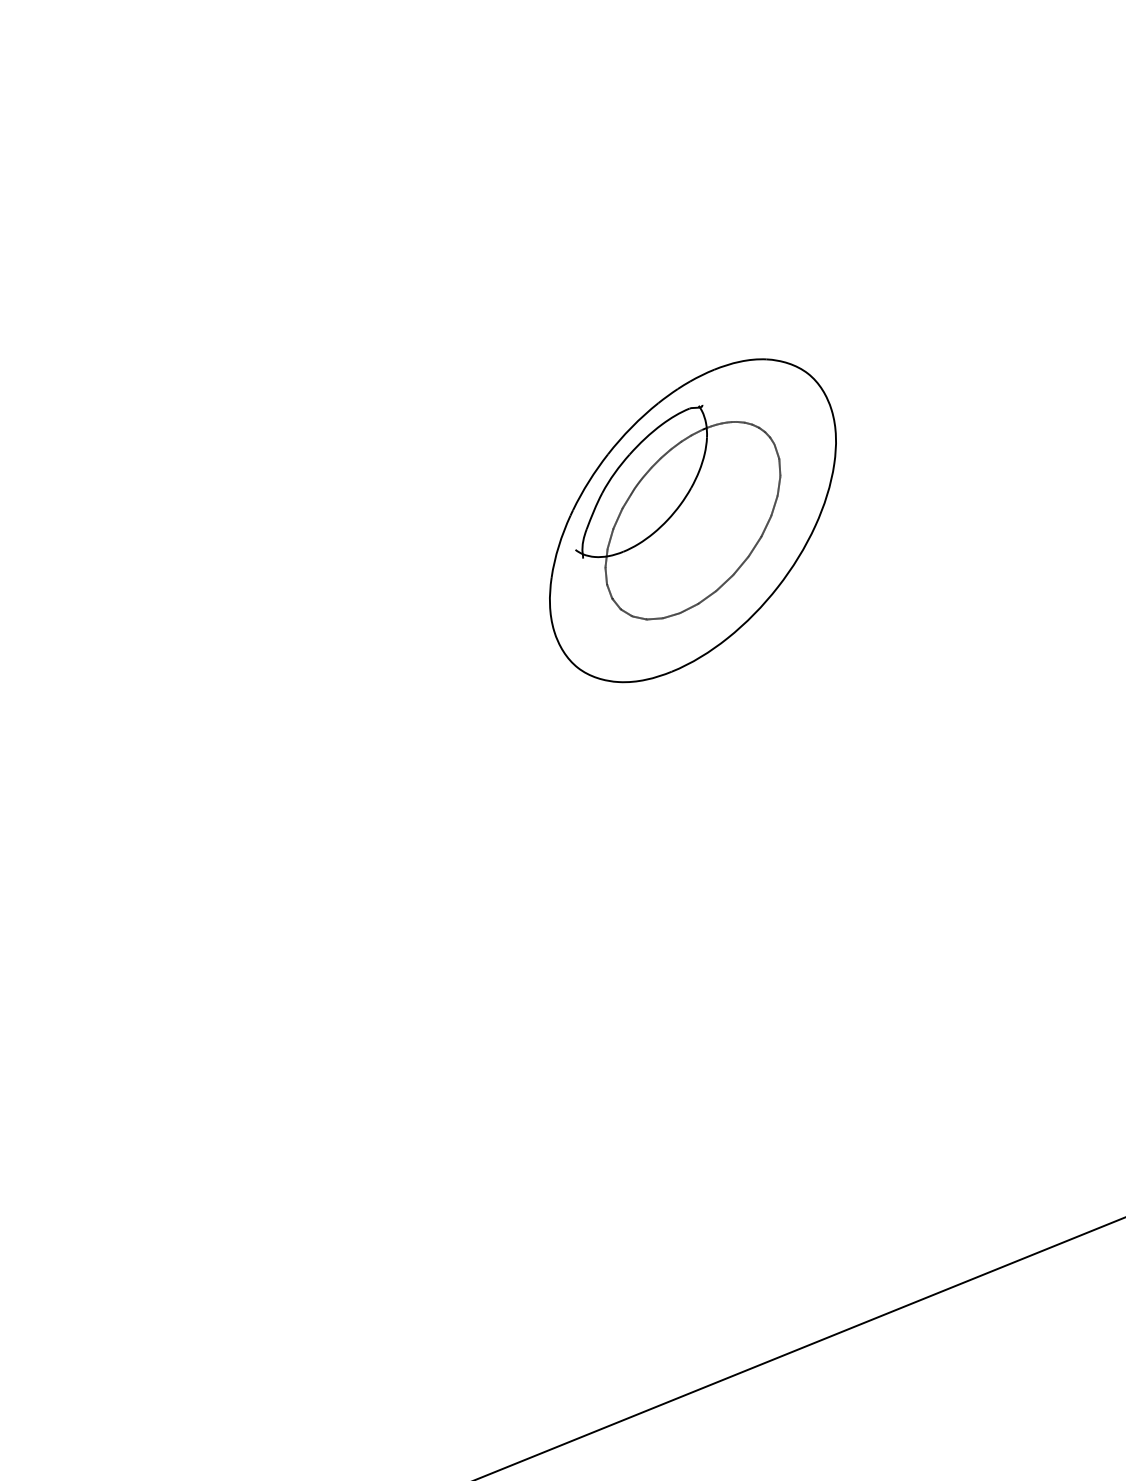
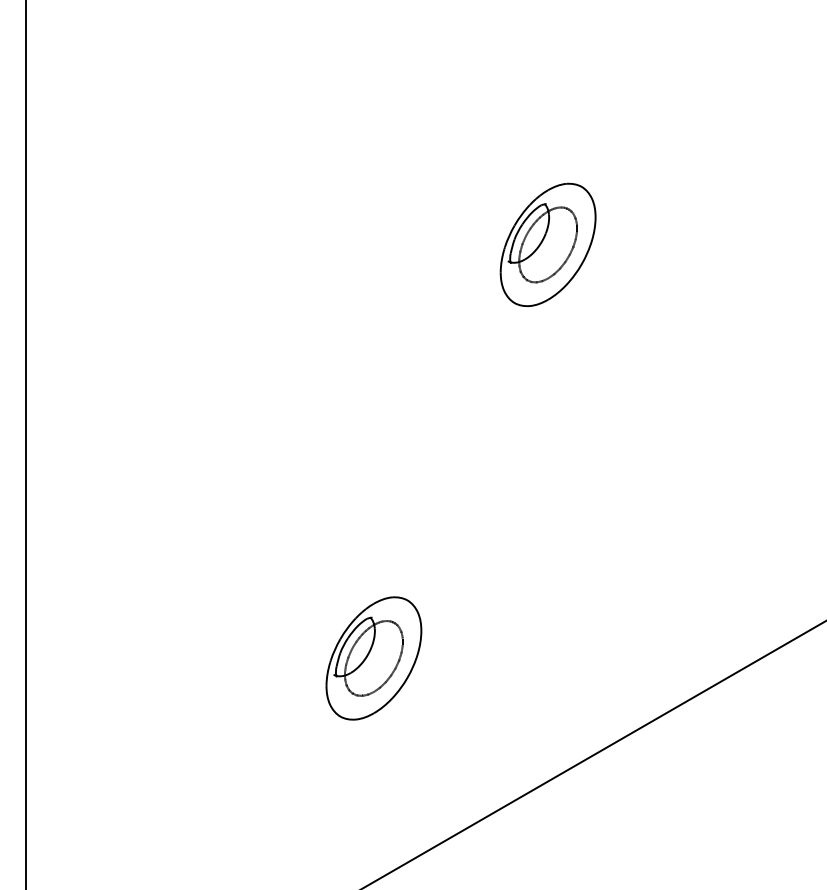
part: (691, 519) -> (547, 244), size x0.62
part: (291, 1190) -> (373, 658), added

